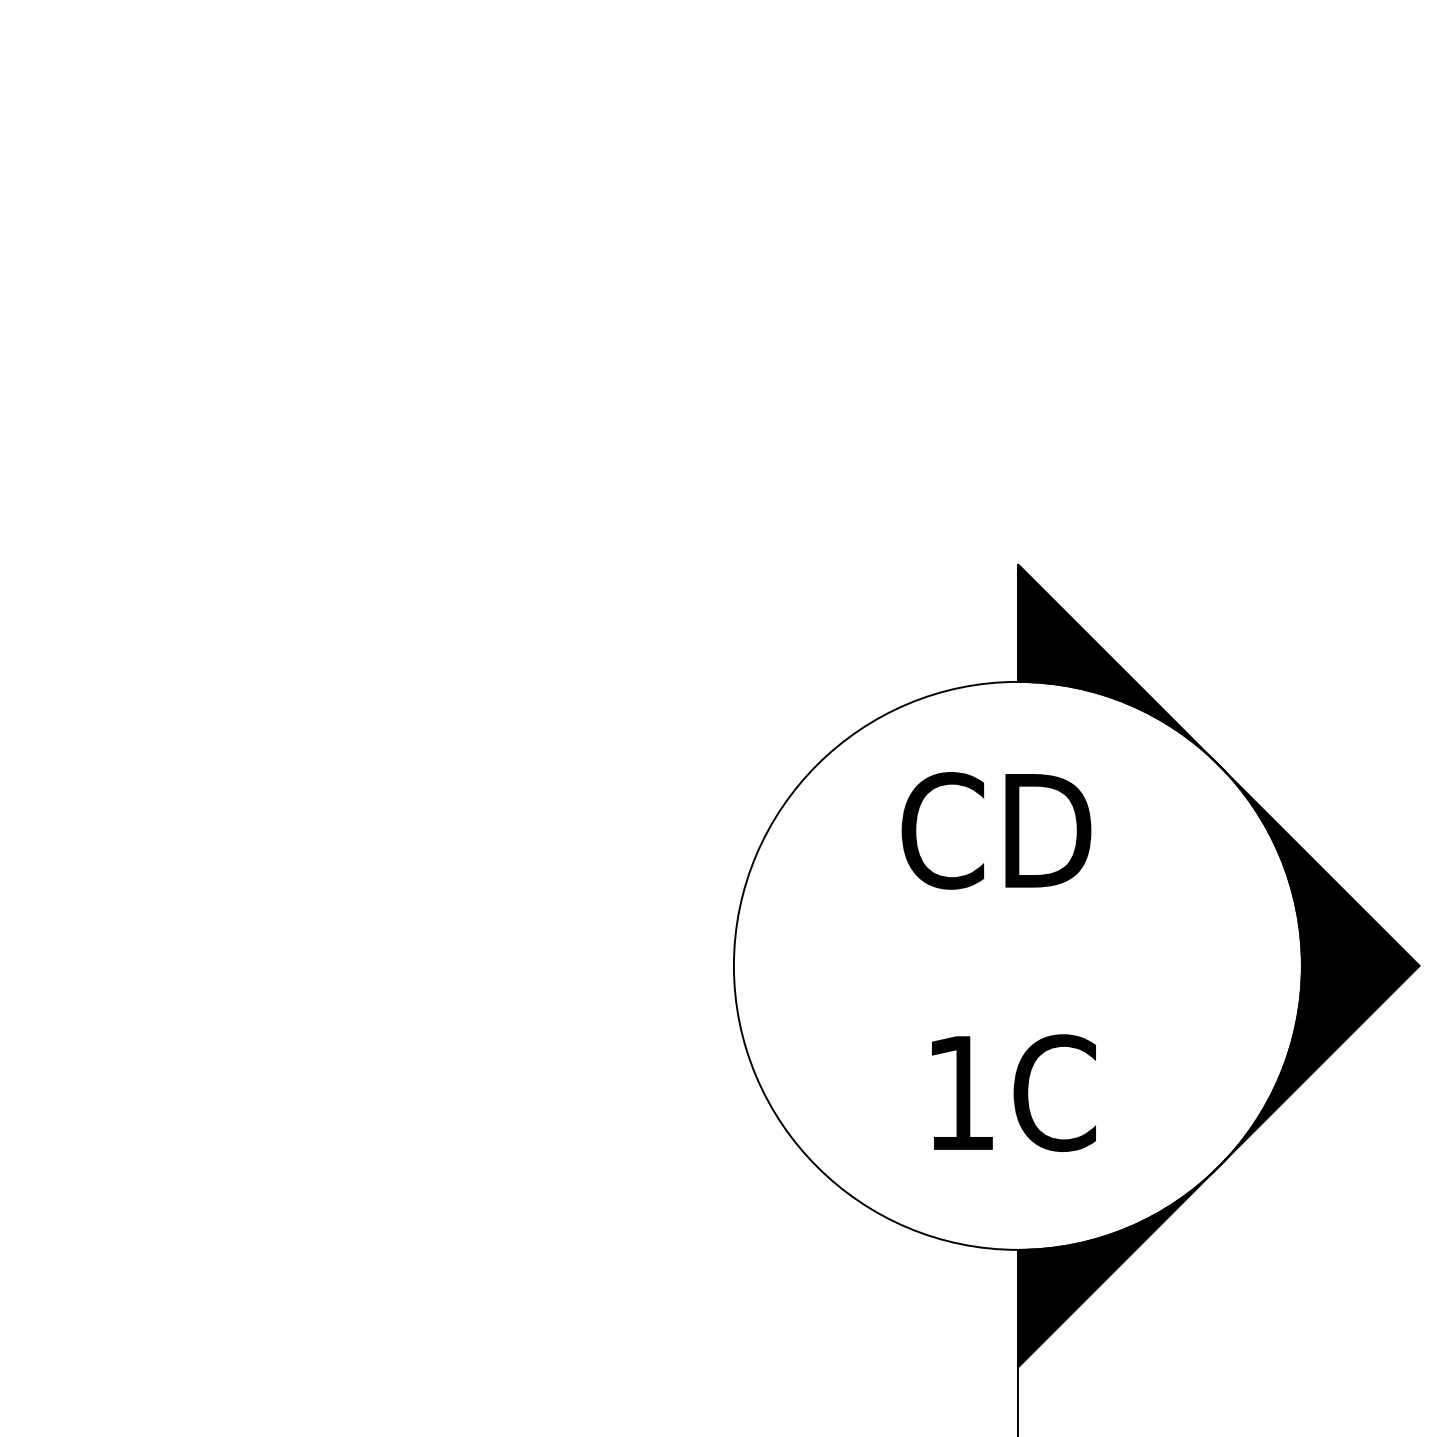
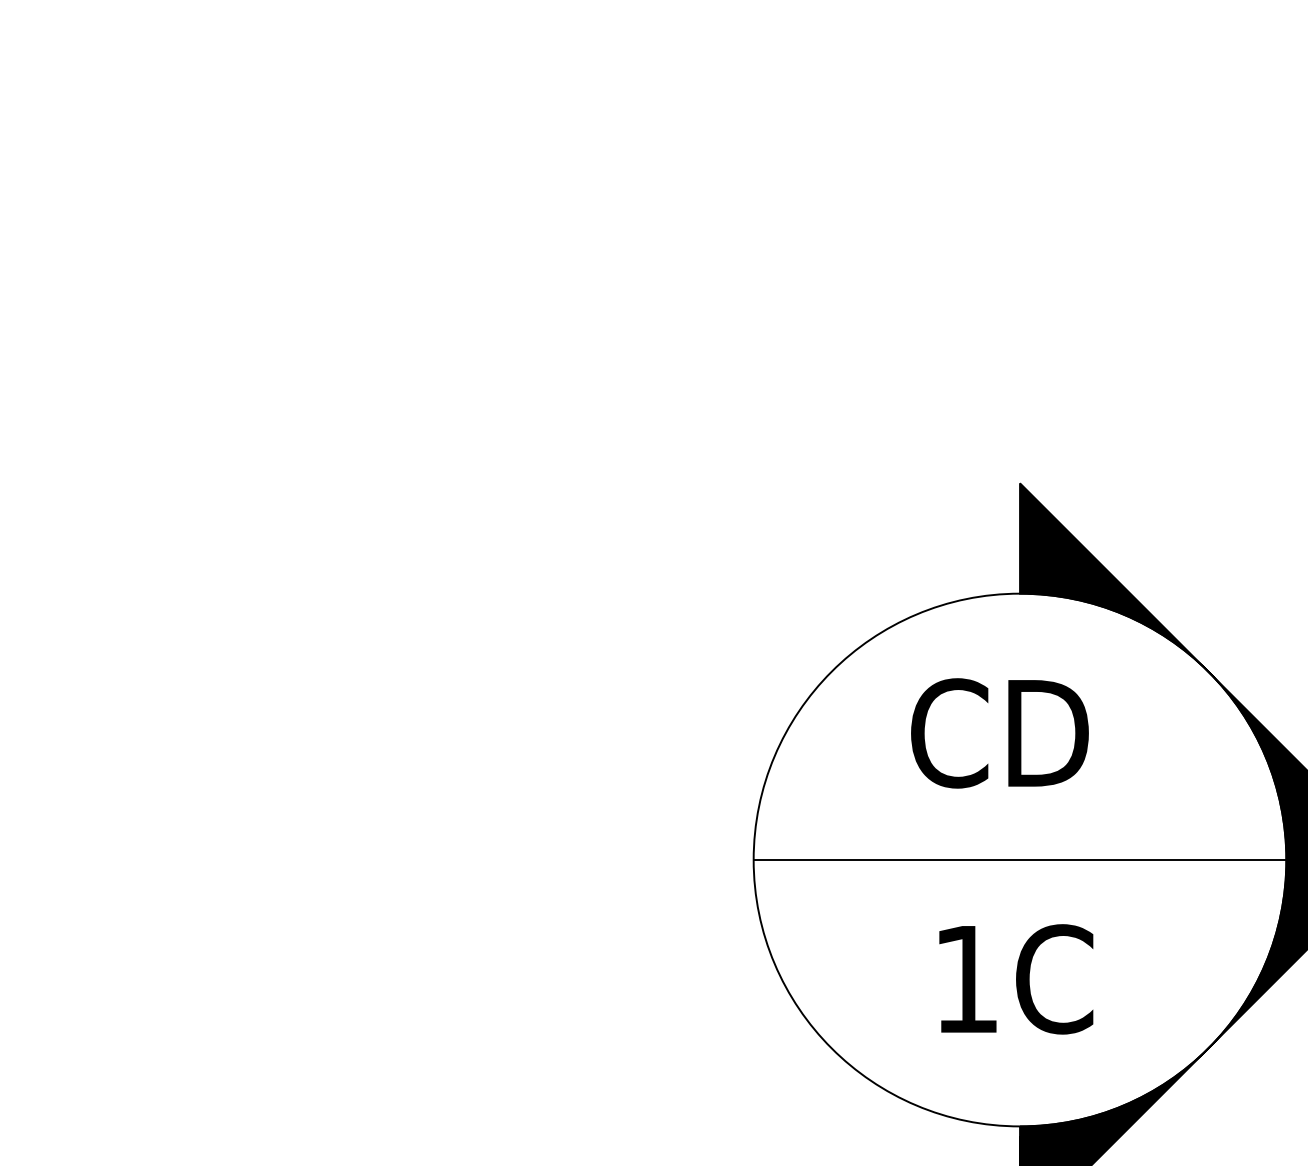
line: (1017, 965) -> (1019, 859), added

